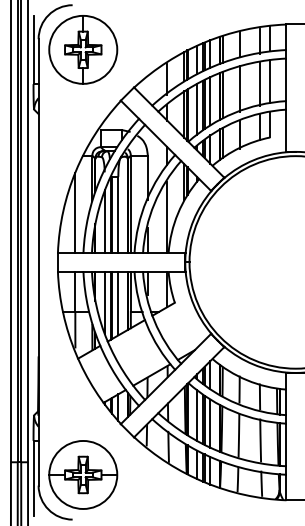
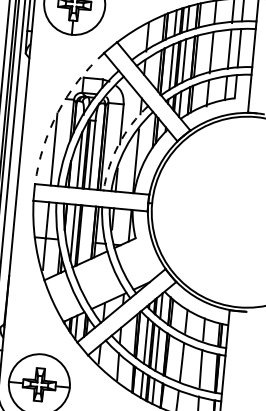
arc: (75, 171) -> (57, 112), solid -> dashed
arc: (146, 200) -> (118, 144), solid -> dashed
line: (118, 303) -> (85, 234), removed

